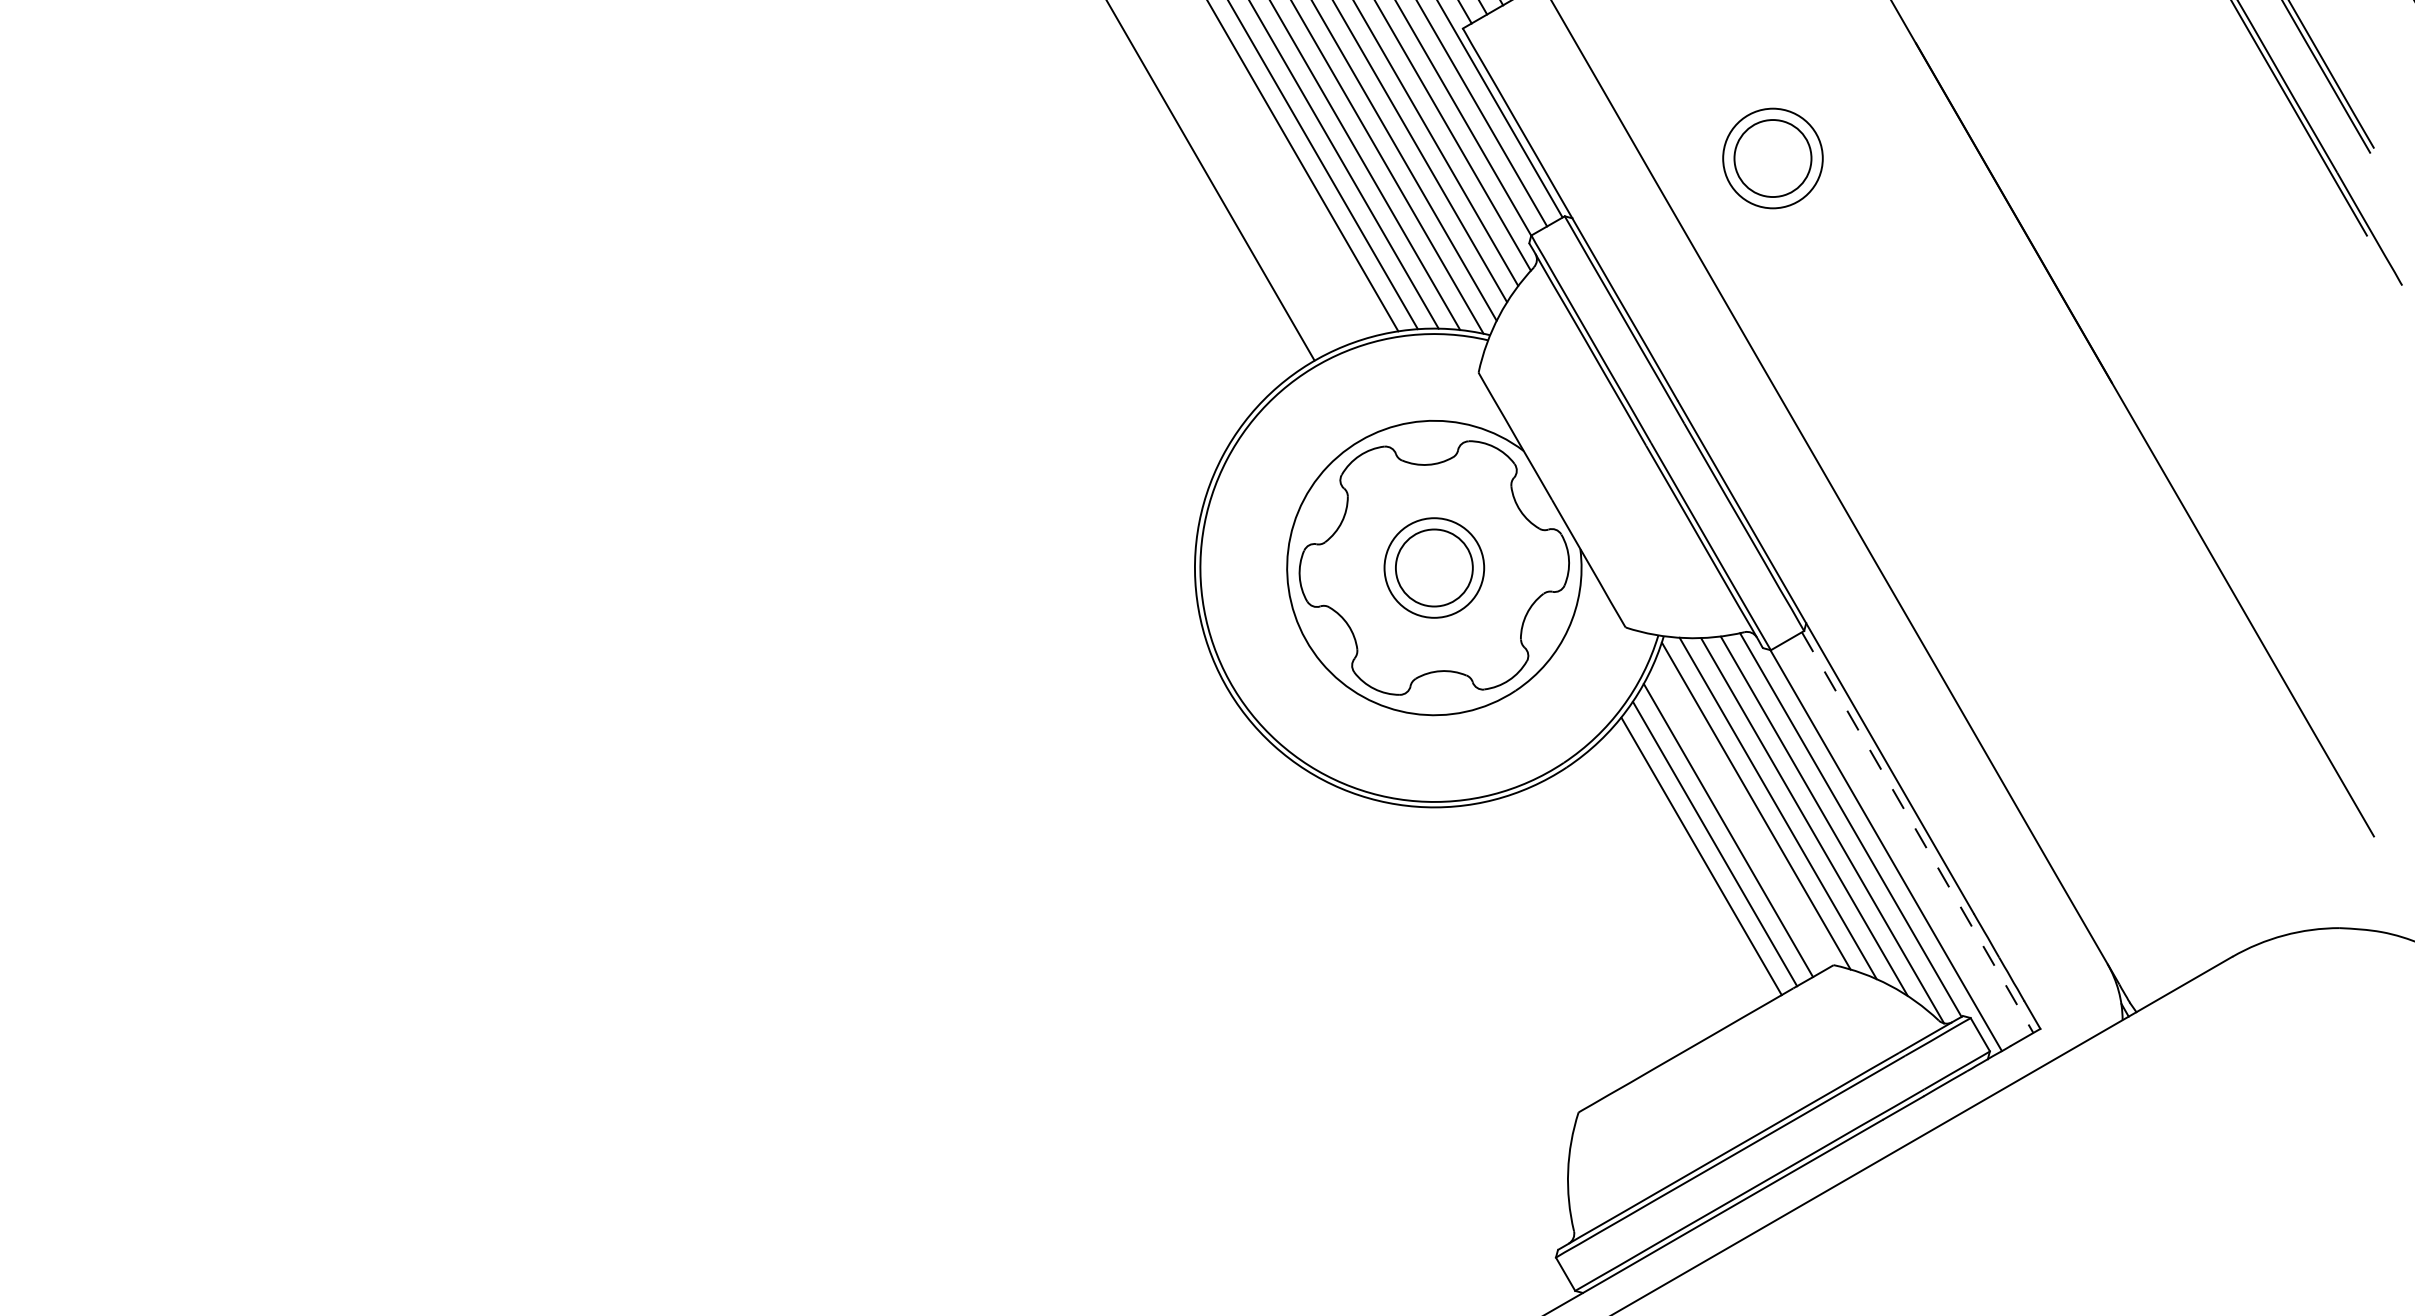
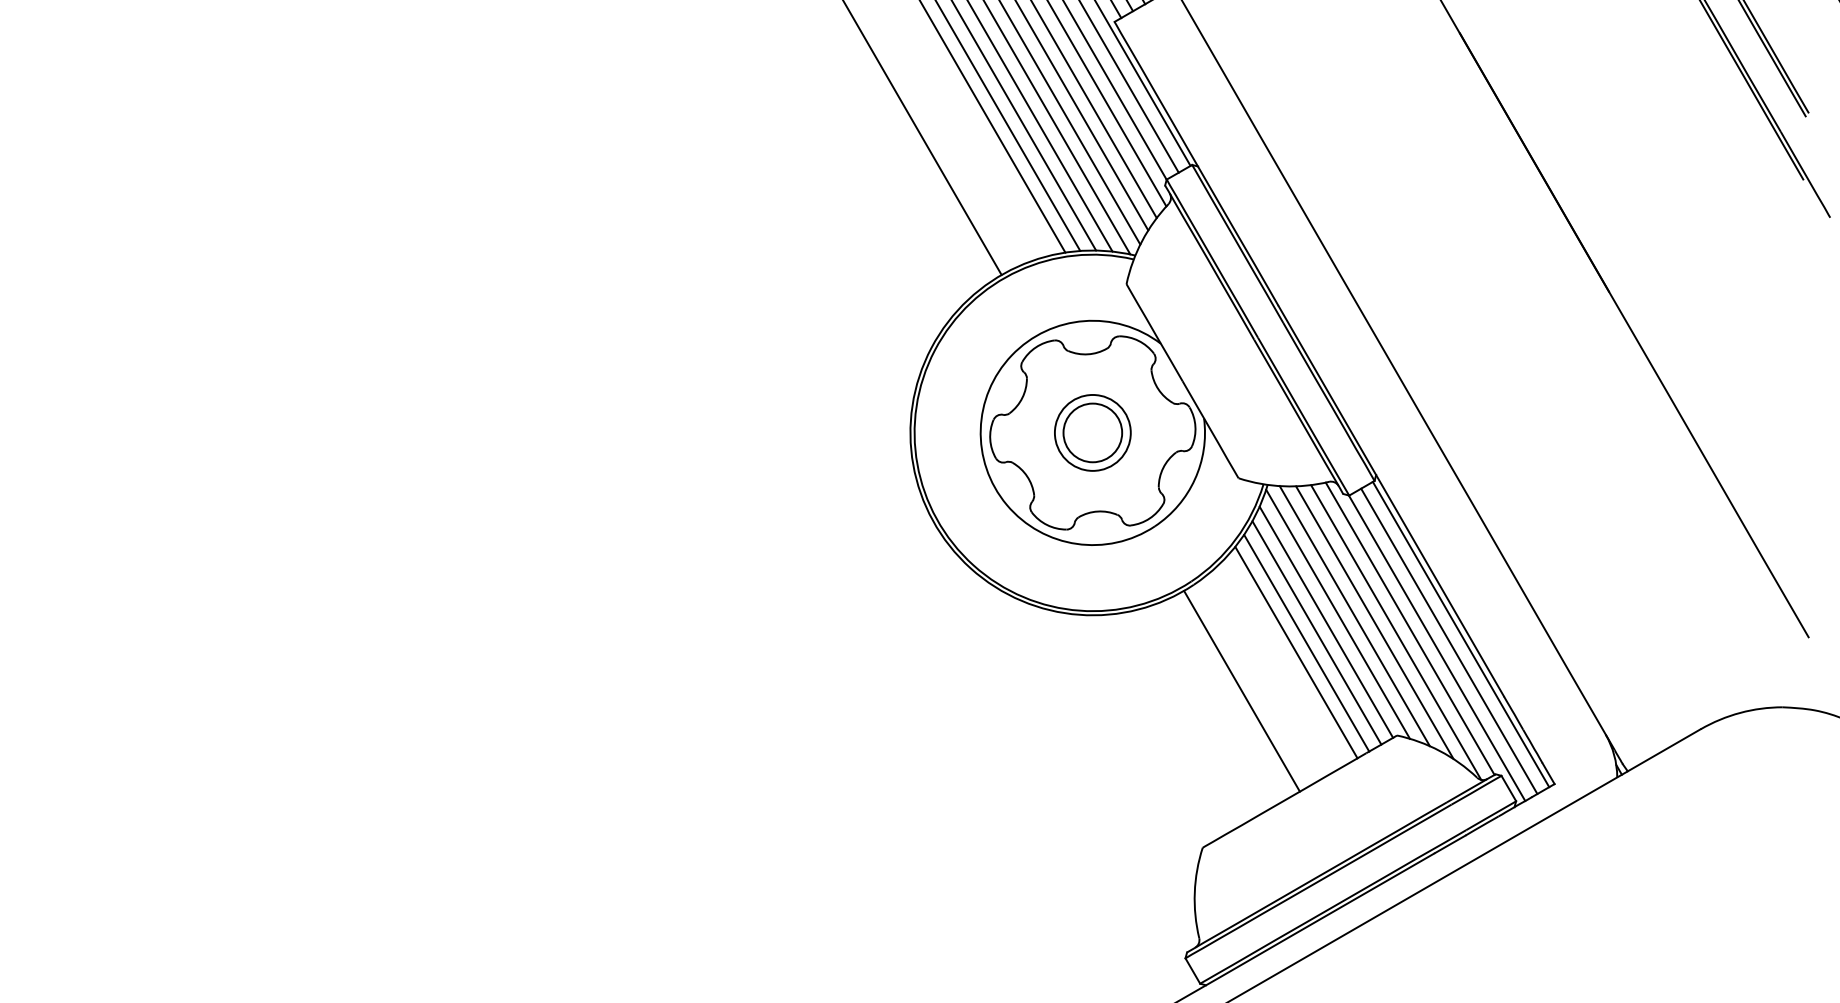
part: (1772, 157) -> (1350, 120), removed
line: (1741, 815) -> (1326, 621), added
line: (1918, 833) -> (1461, 635), dashed -> solid
line: (1902, 840) -> (1449, 640), added
line: (1629, 907) -> (1241, 691), added

